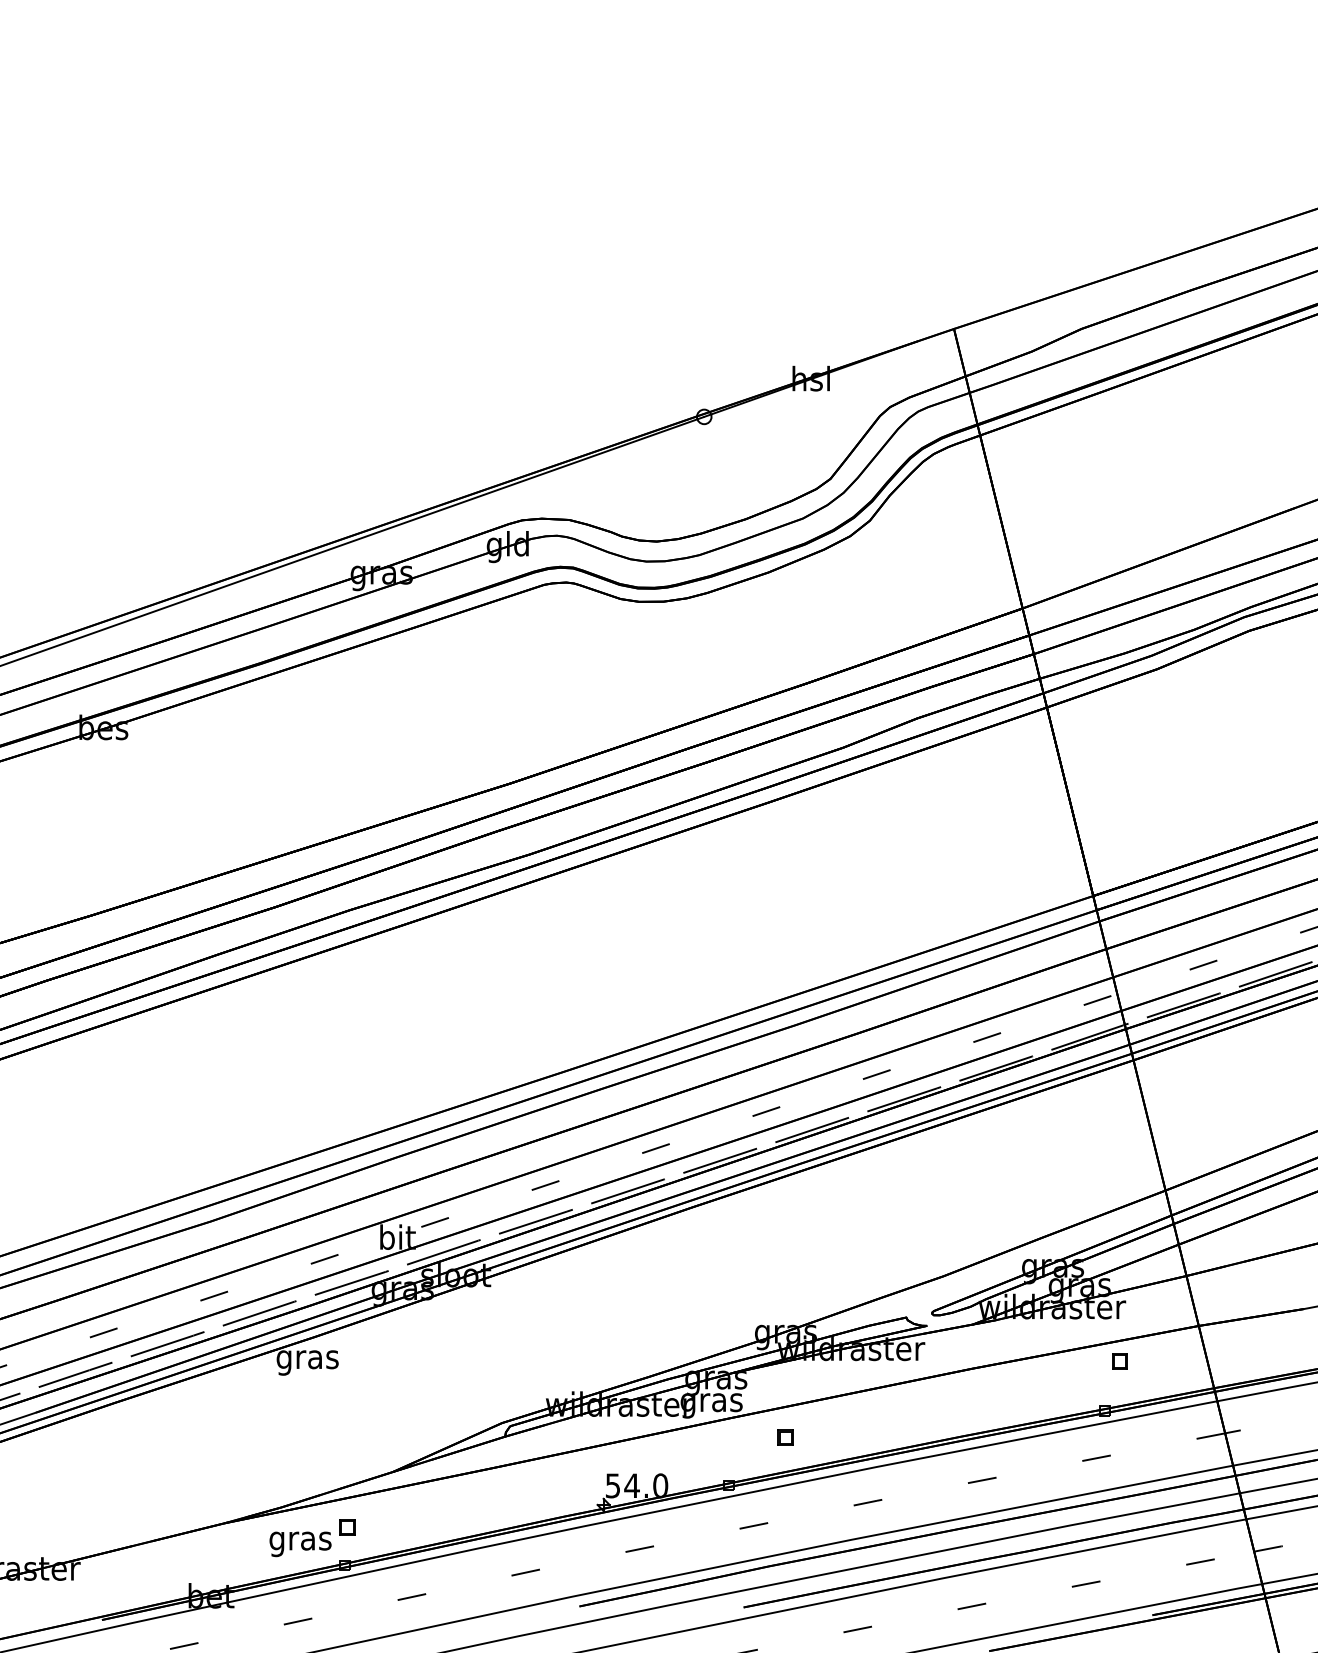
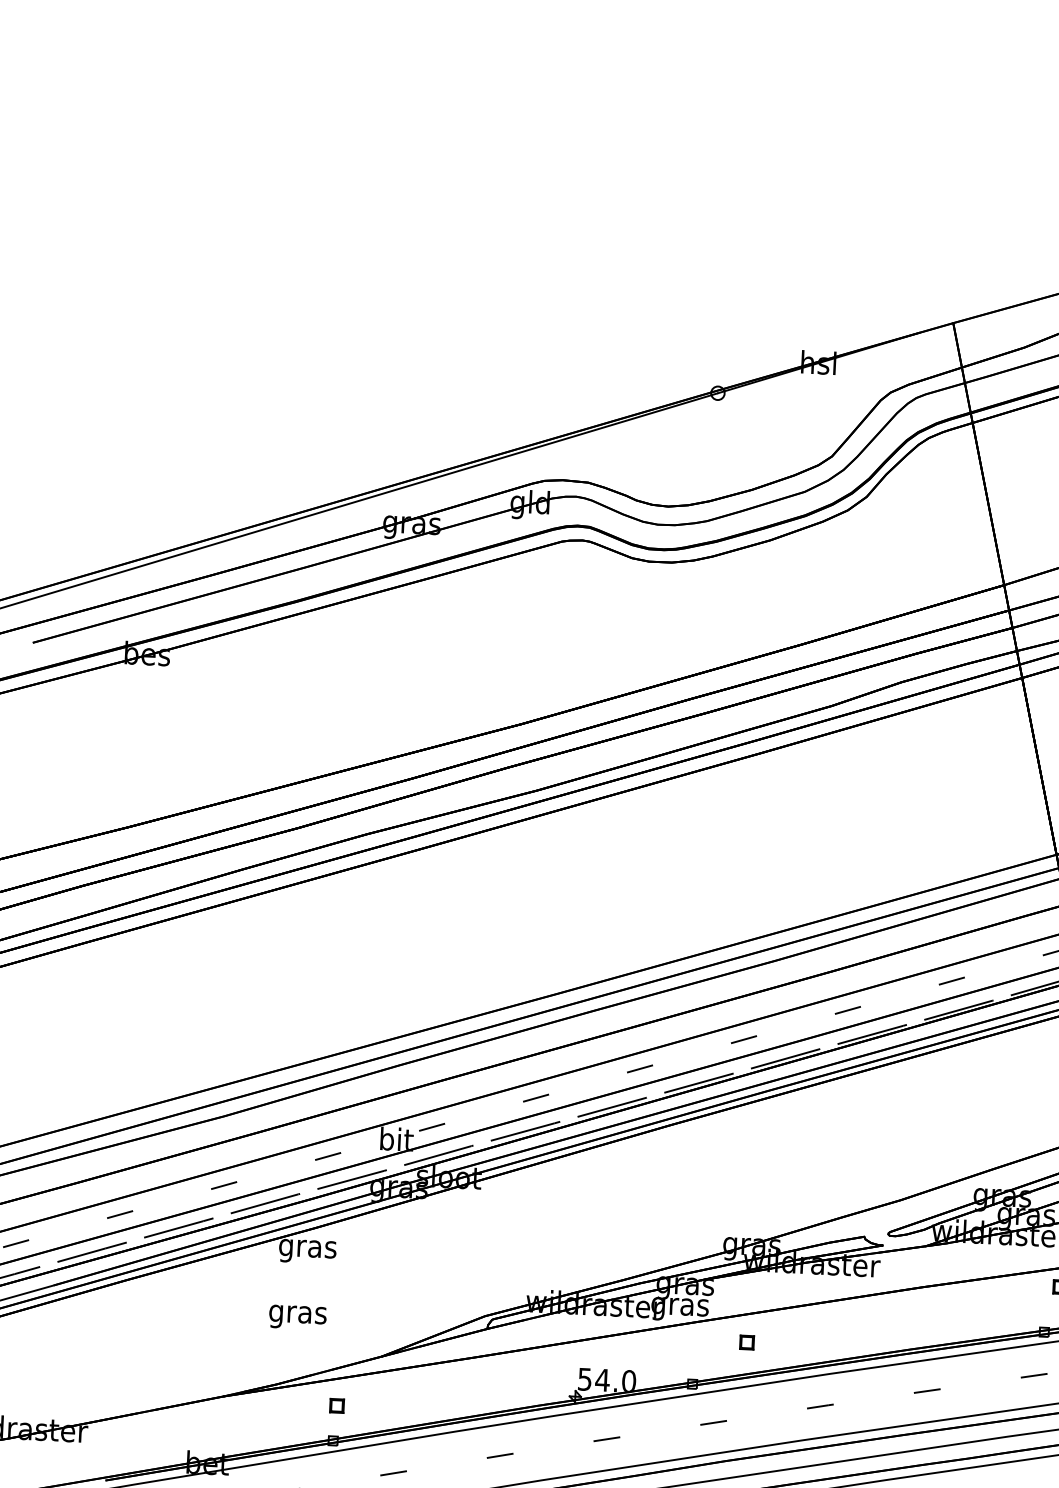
text: (300, 1544) -> (297, 1317), moved

